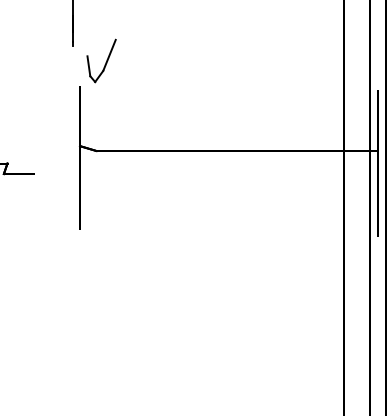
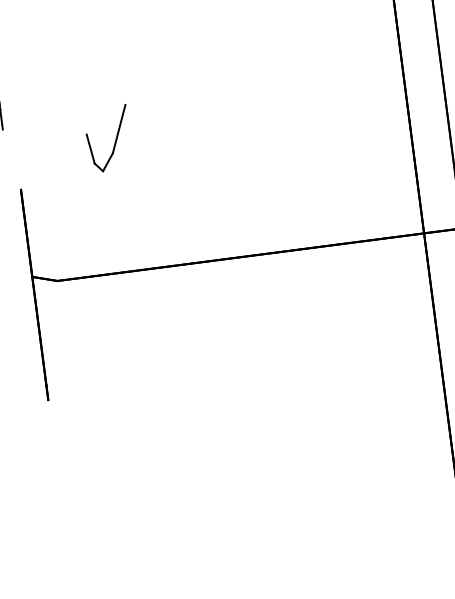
part: (101, 60) -> (108, 138), moved

